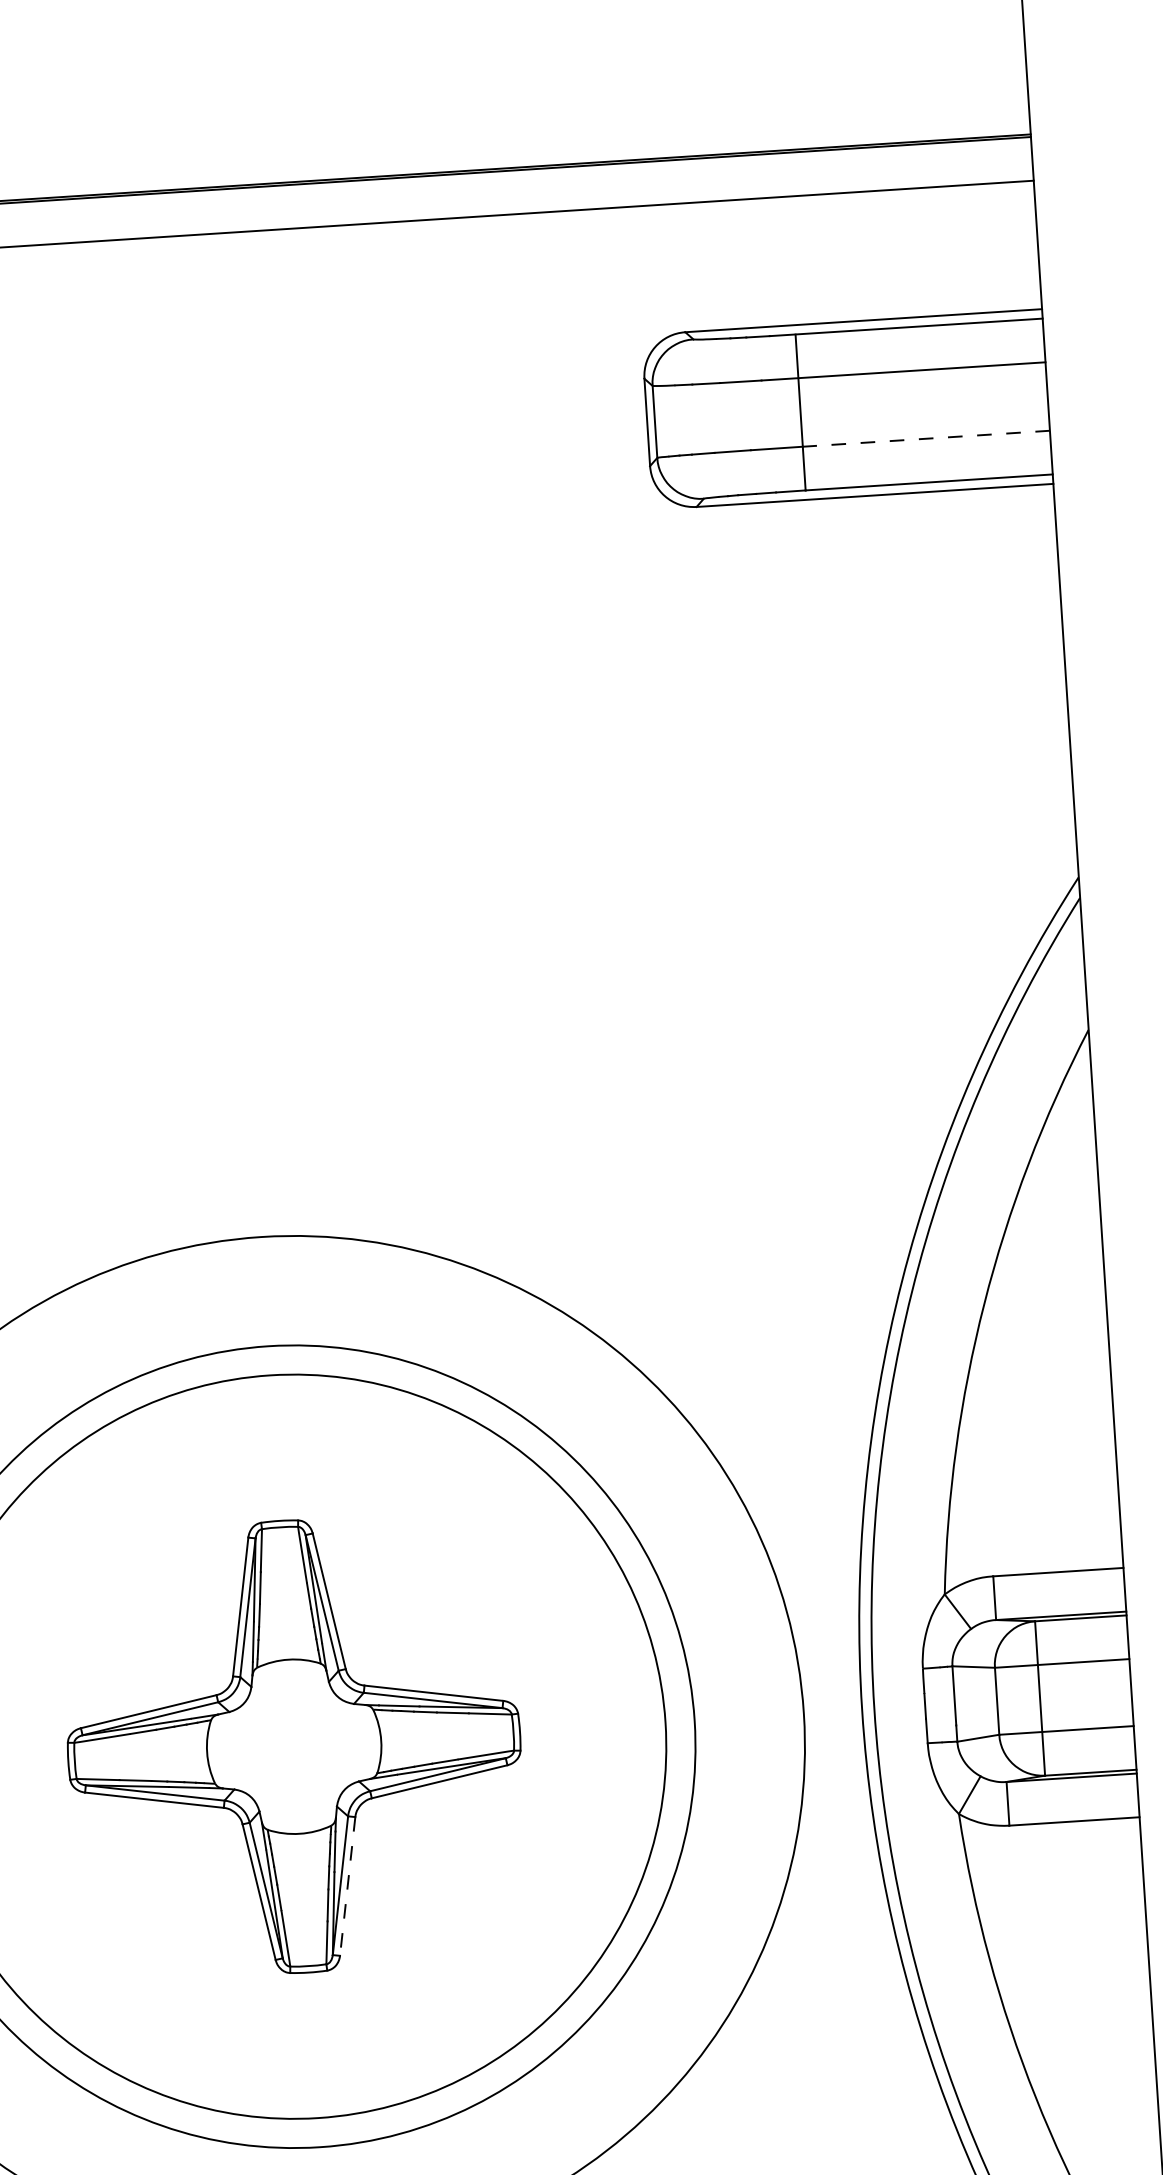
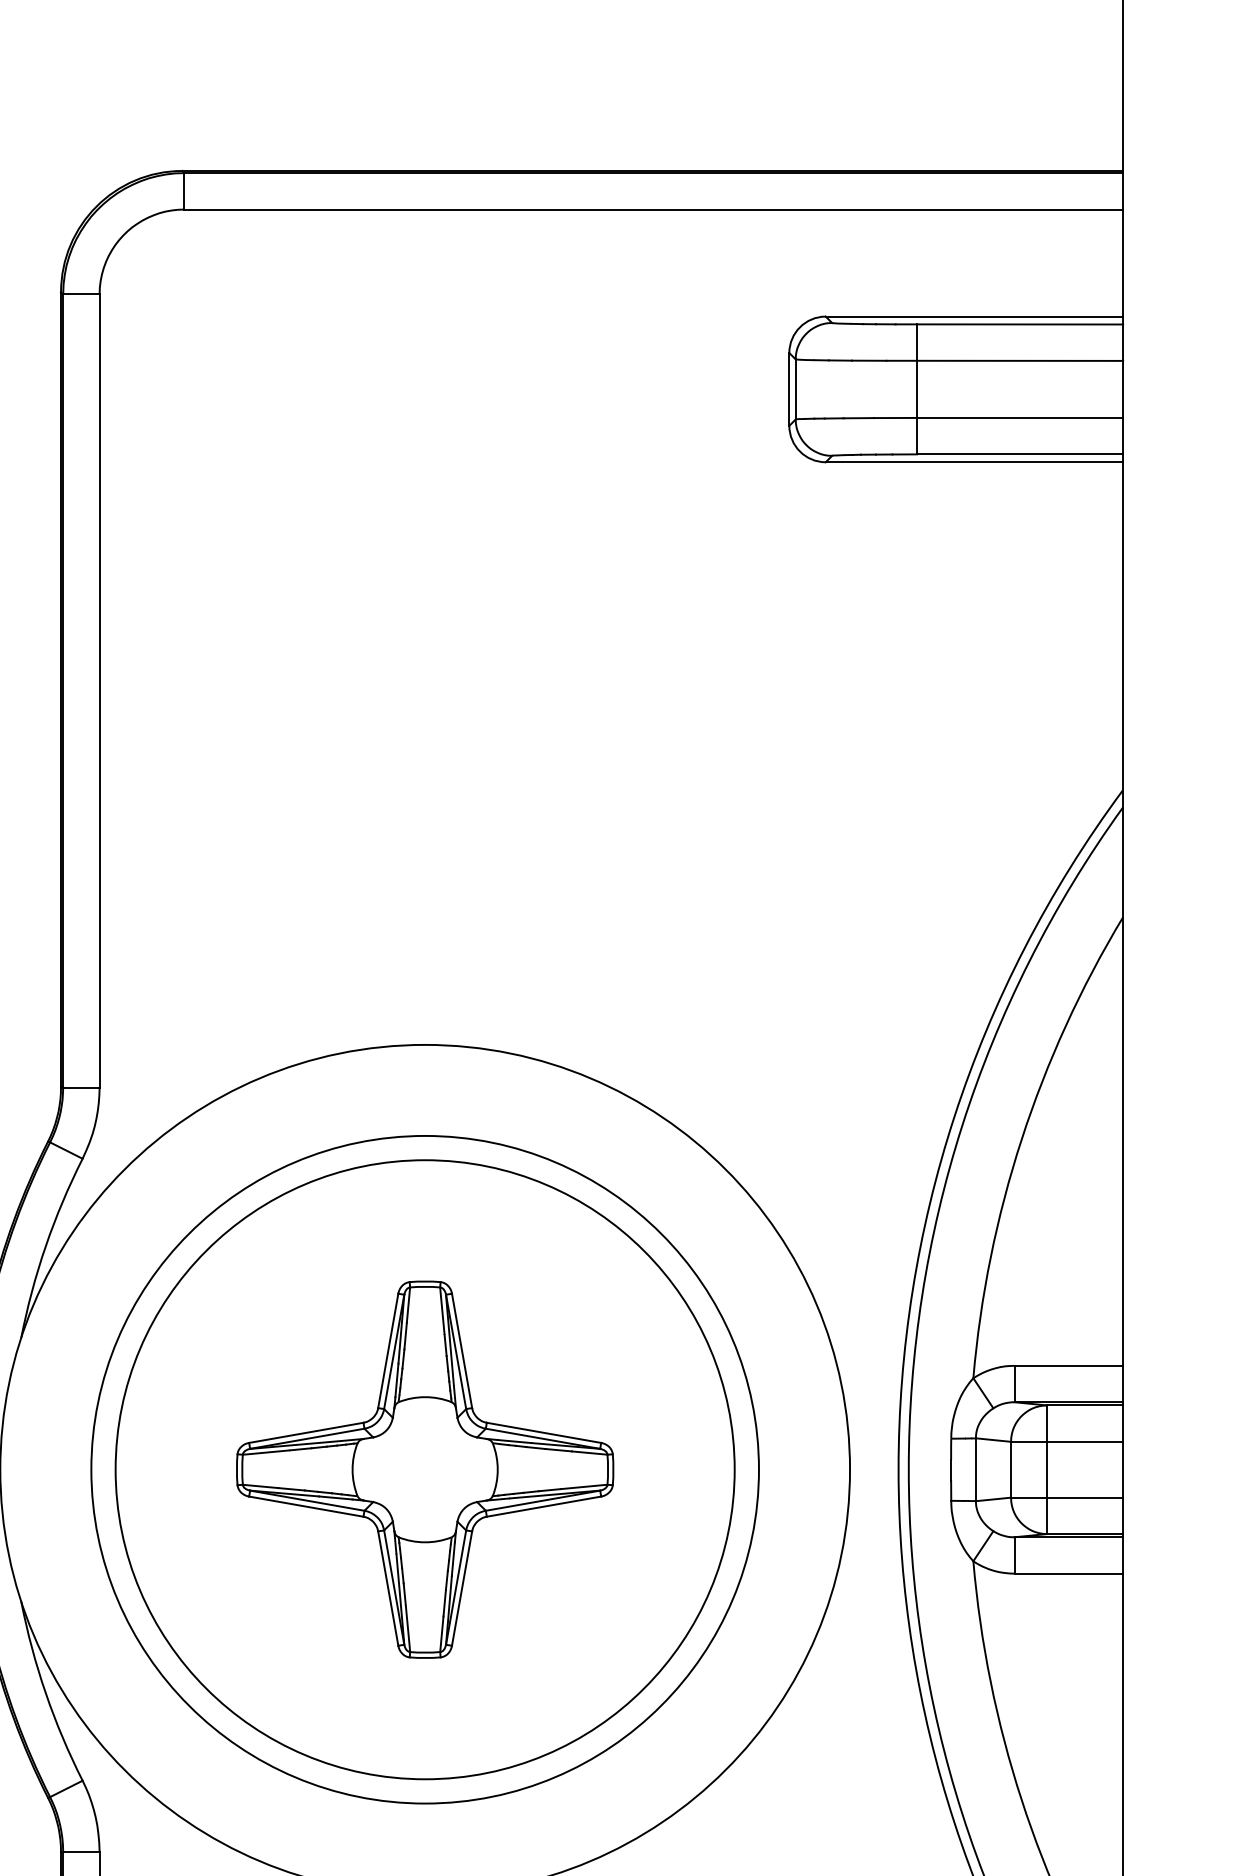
line: (926, 438) -> (1020, 417), dashed -> solid
line: (347, 1887) -> (461, 1589), dashed -> solid

